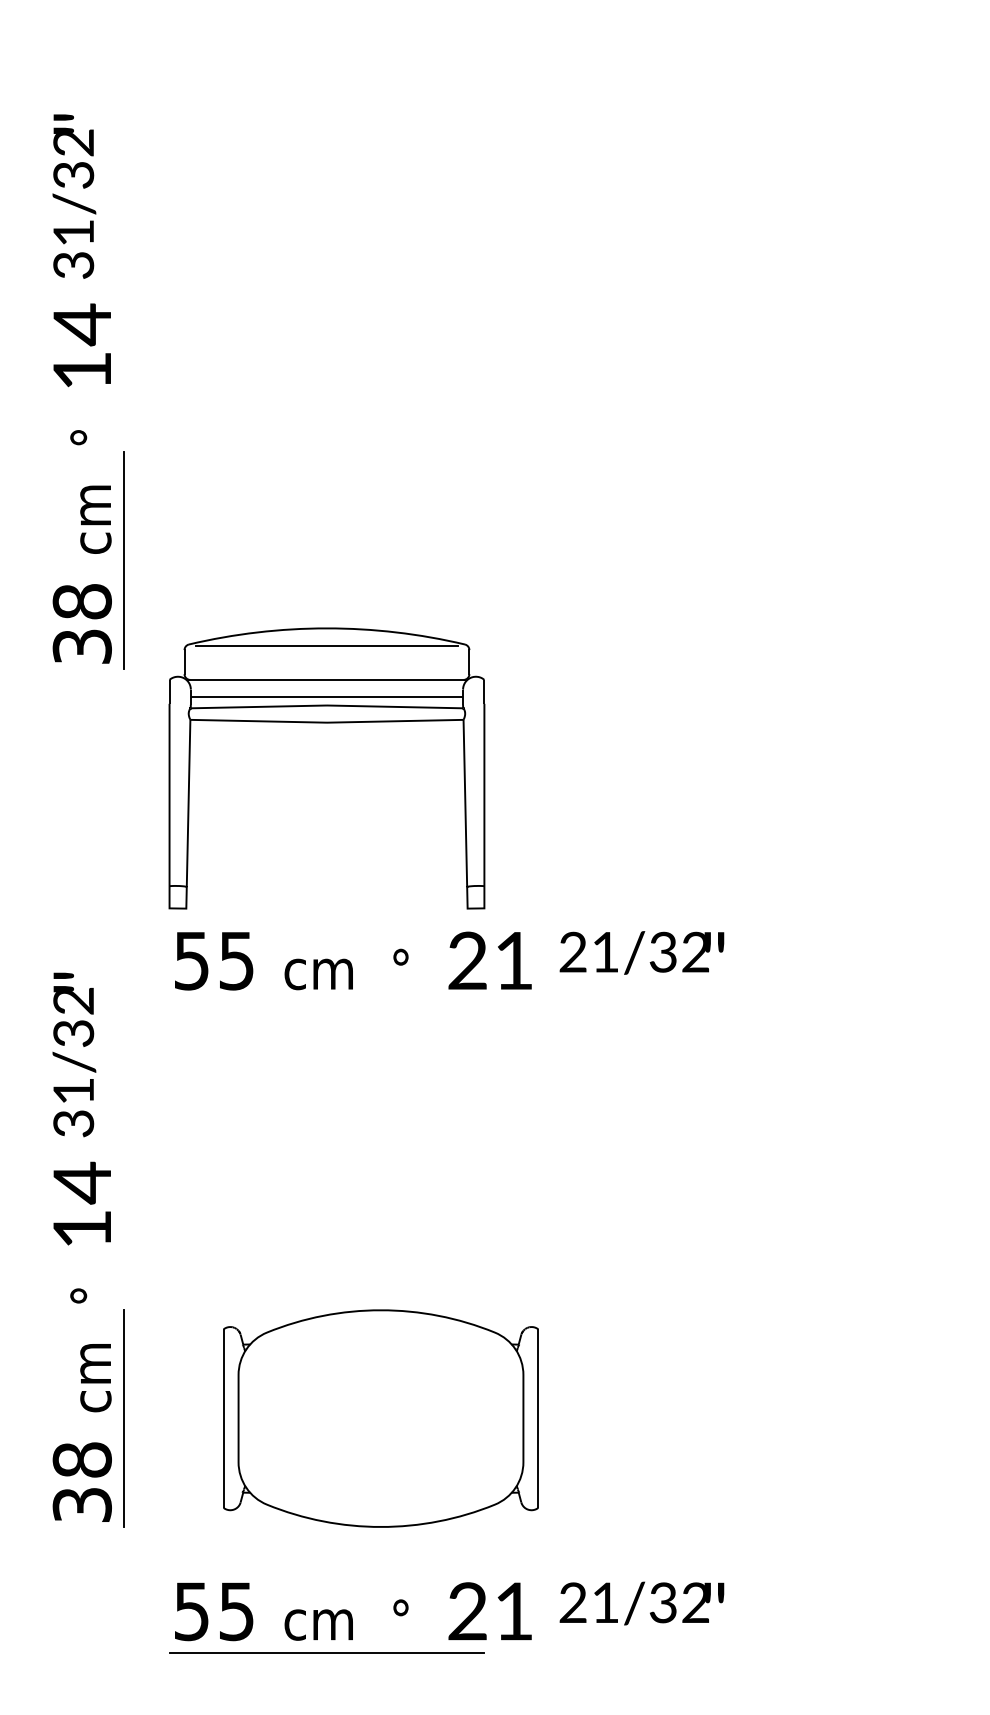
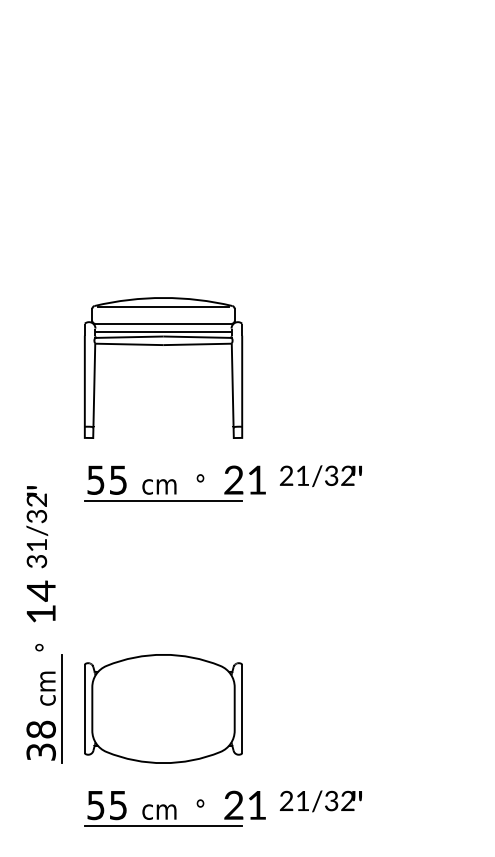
part: (72, 383) -> (36, 191), removed
part: (326, 723) -> (163, 345), moved
line: (326, 1001) -> (163, 500), added
part: (380, 1417) -> (163, 708), moved

